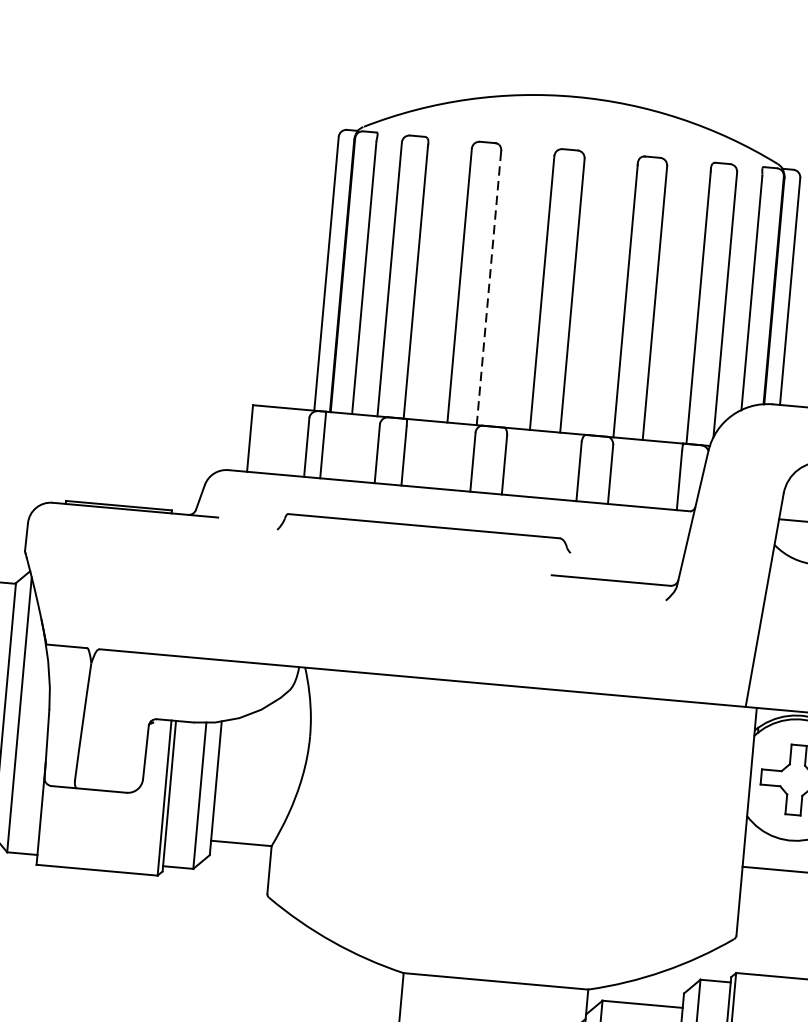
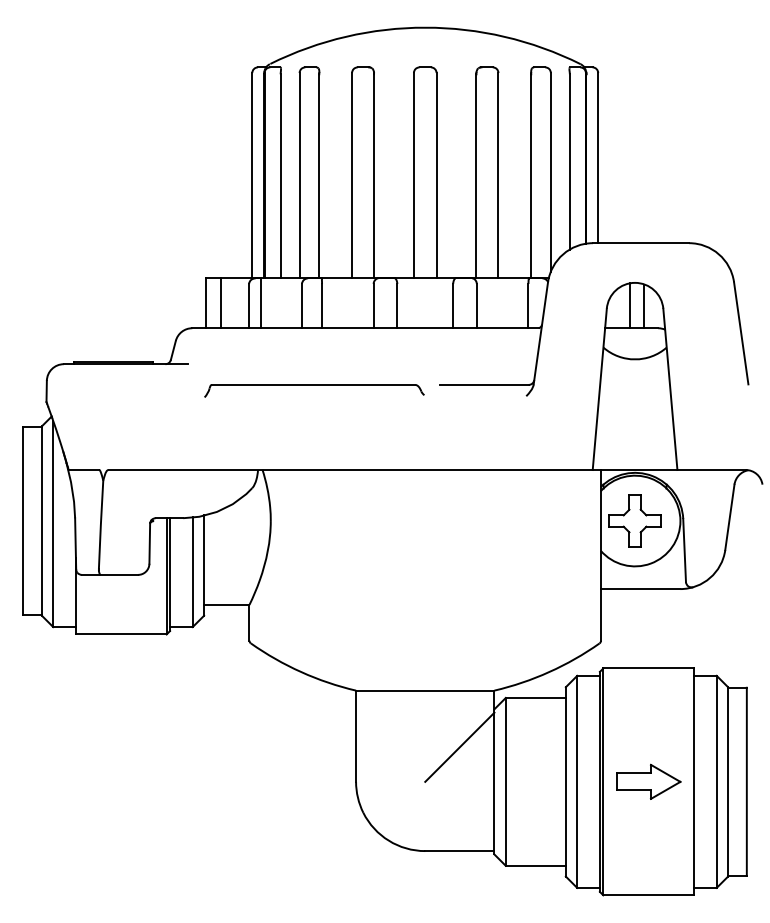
line: (489, 288) -> (374, 175), dashed -> solid
line: (268, 440) -> (220, 303), added
part: (424, 533) -> (314, 390), moved

